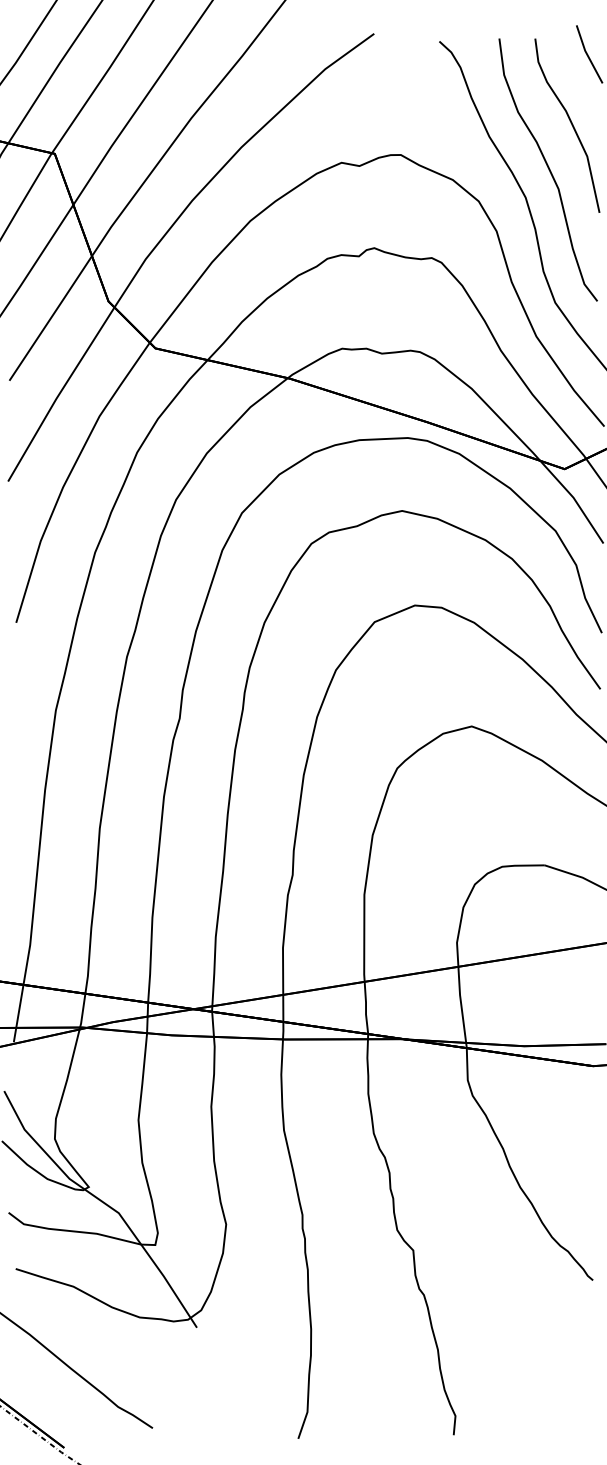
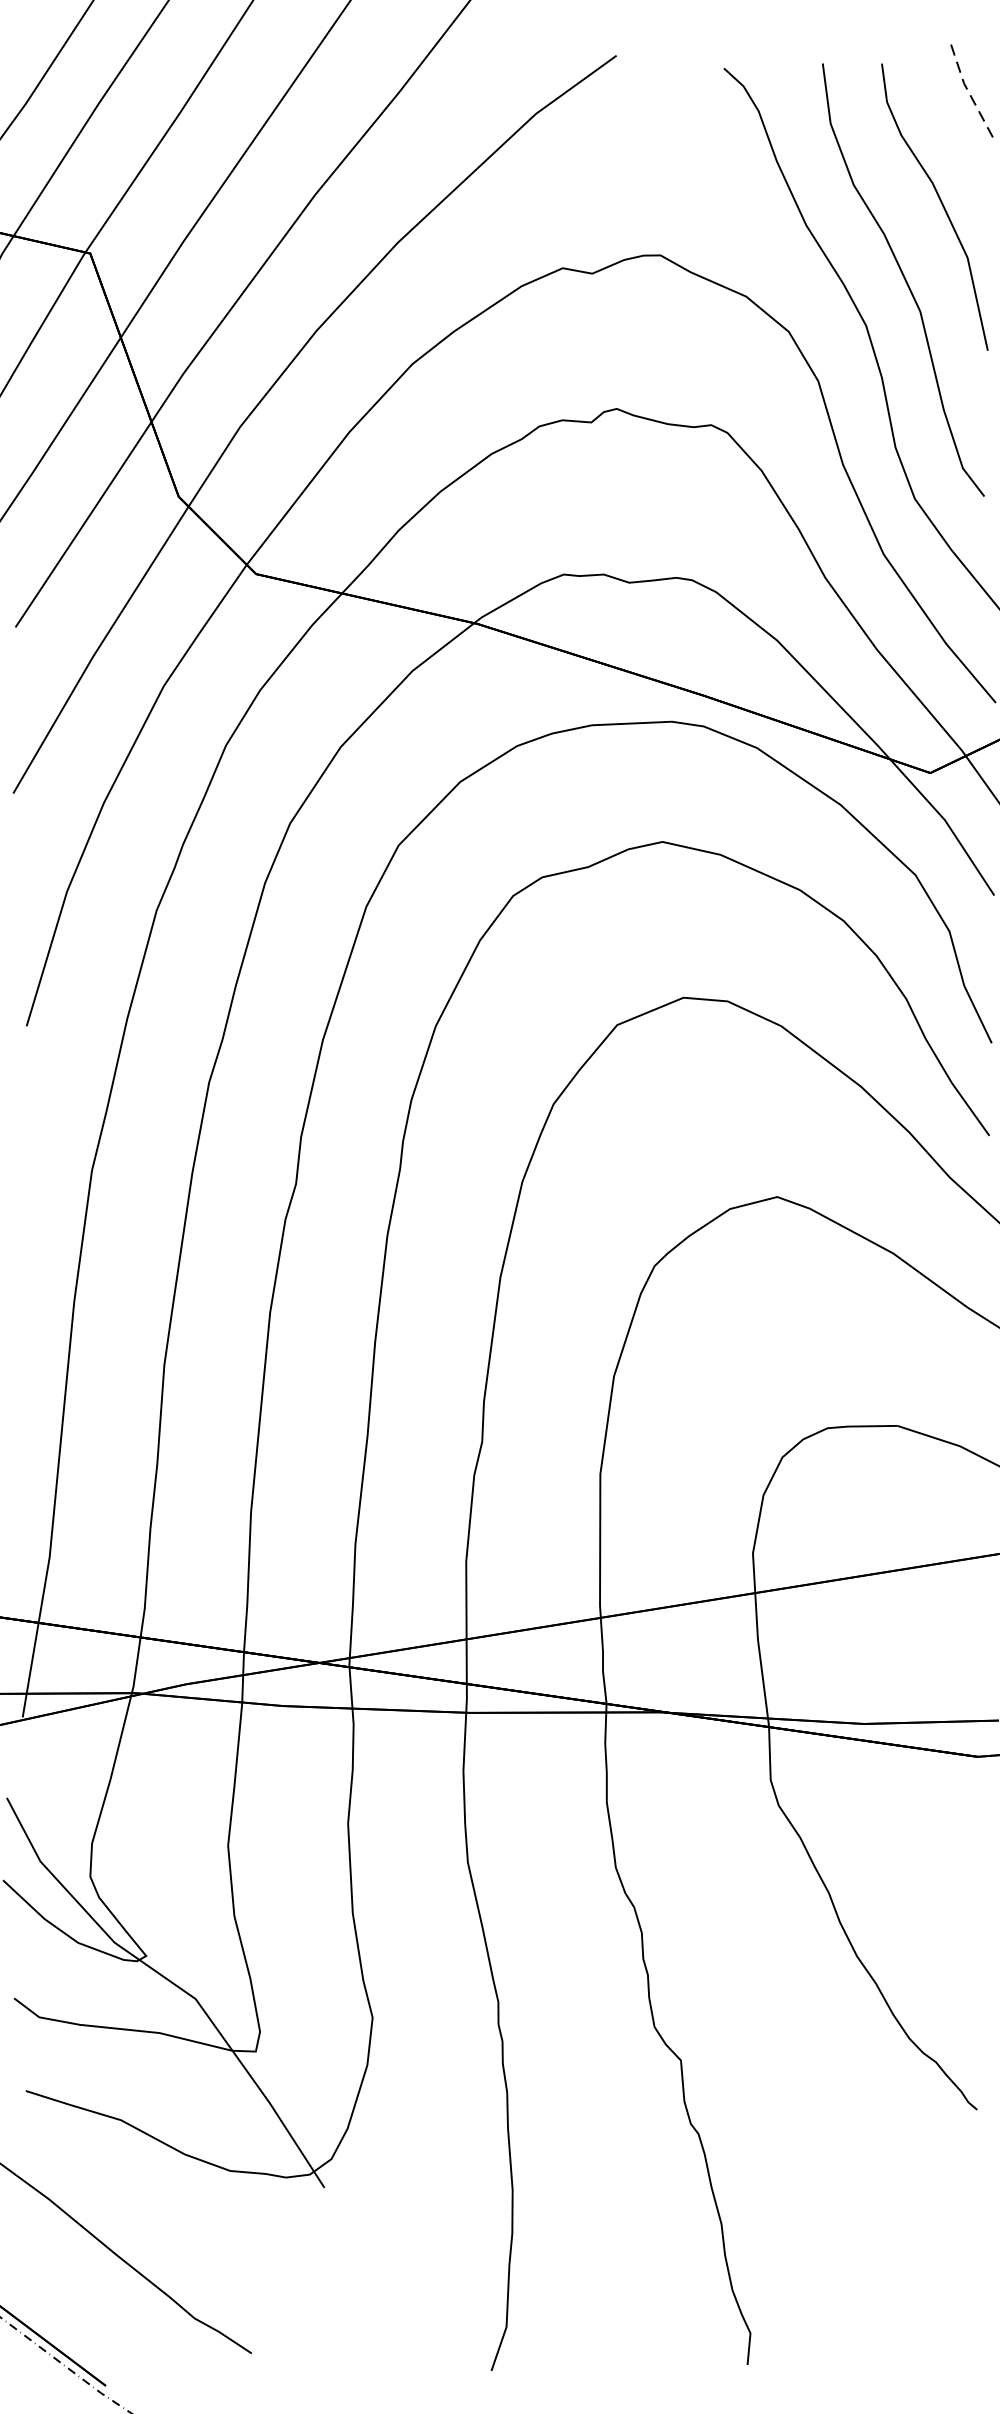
line: (587, 54) -> (967, 89), solid -> dashed

